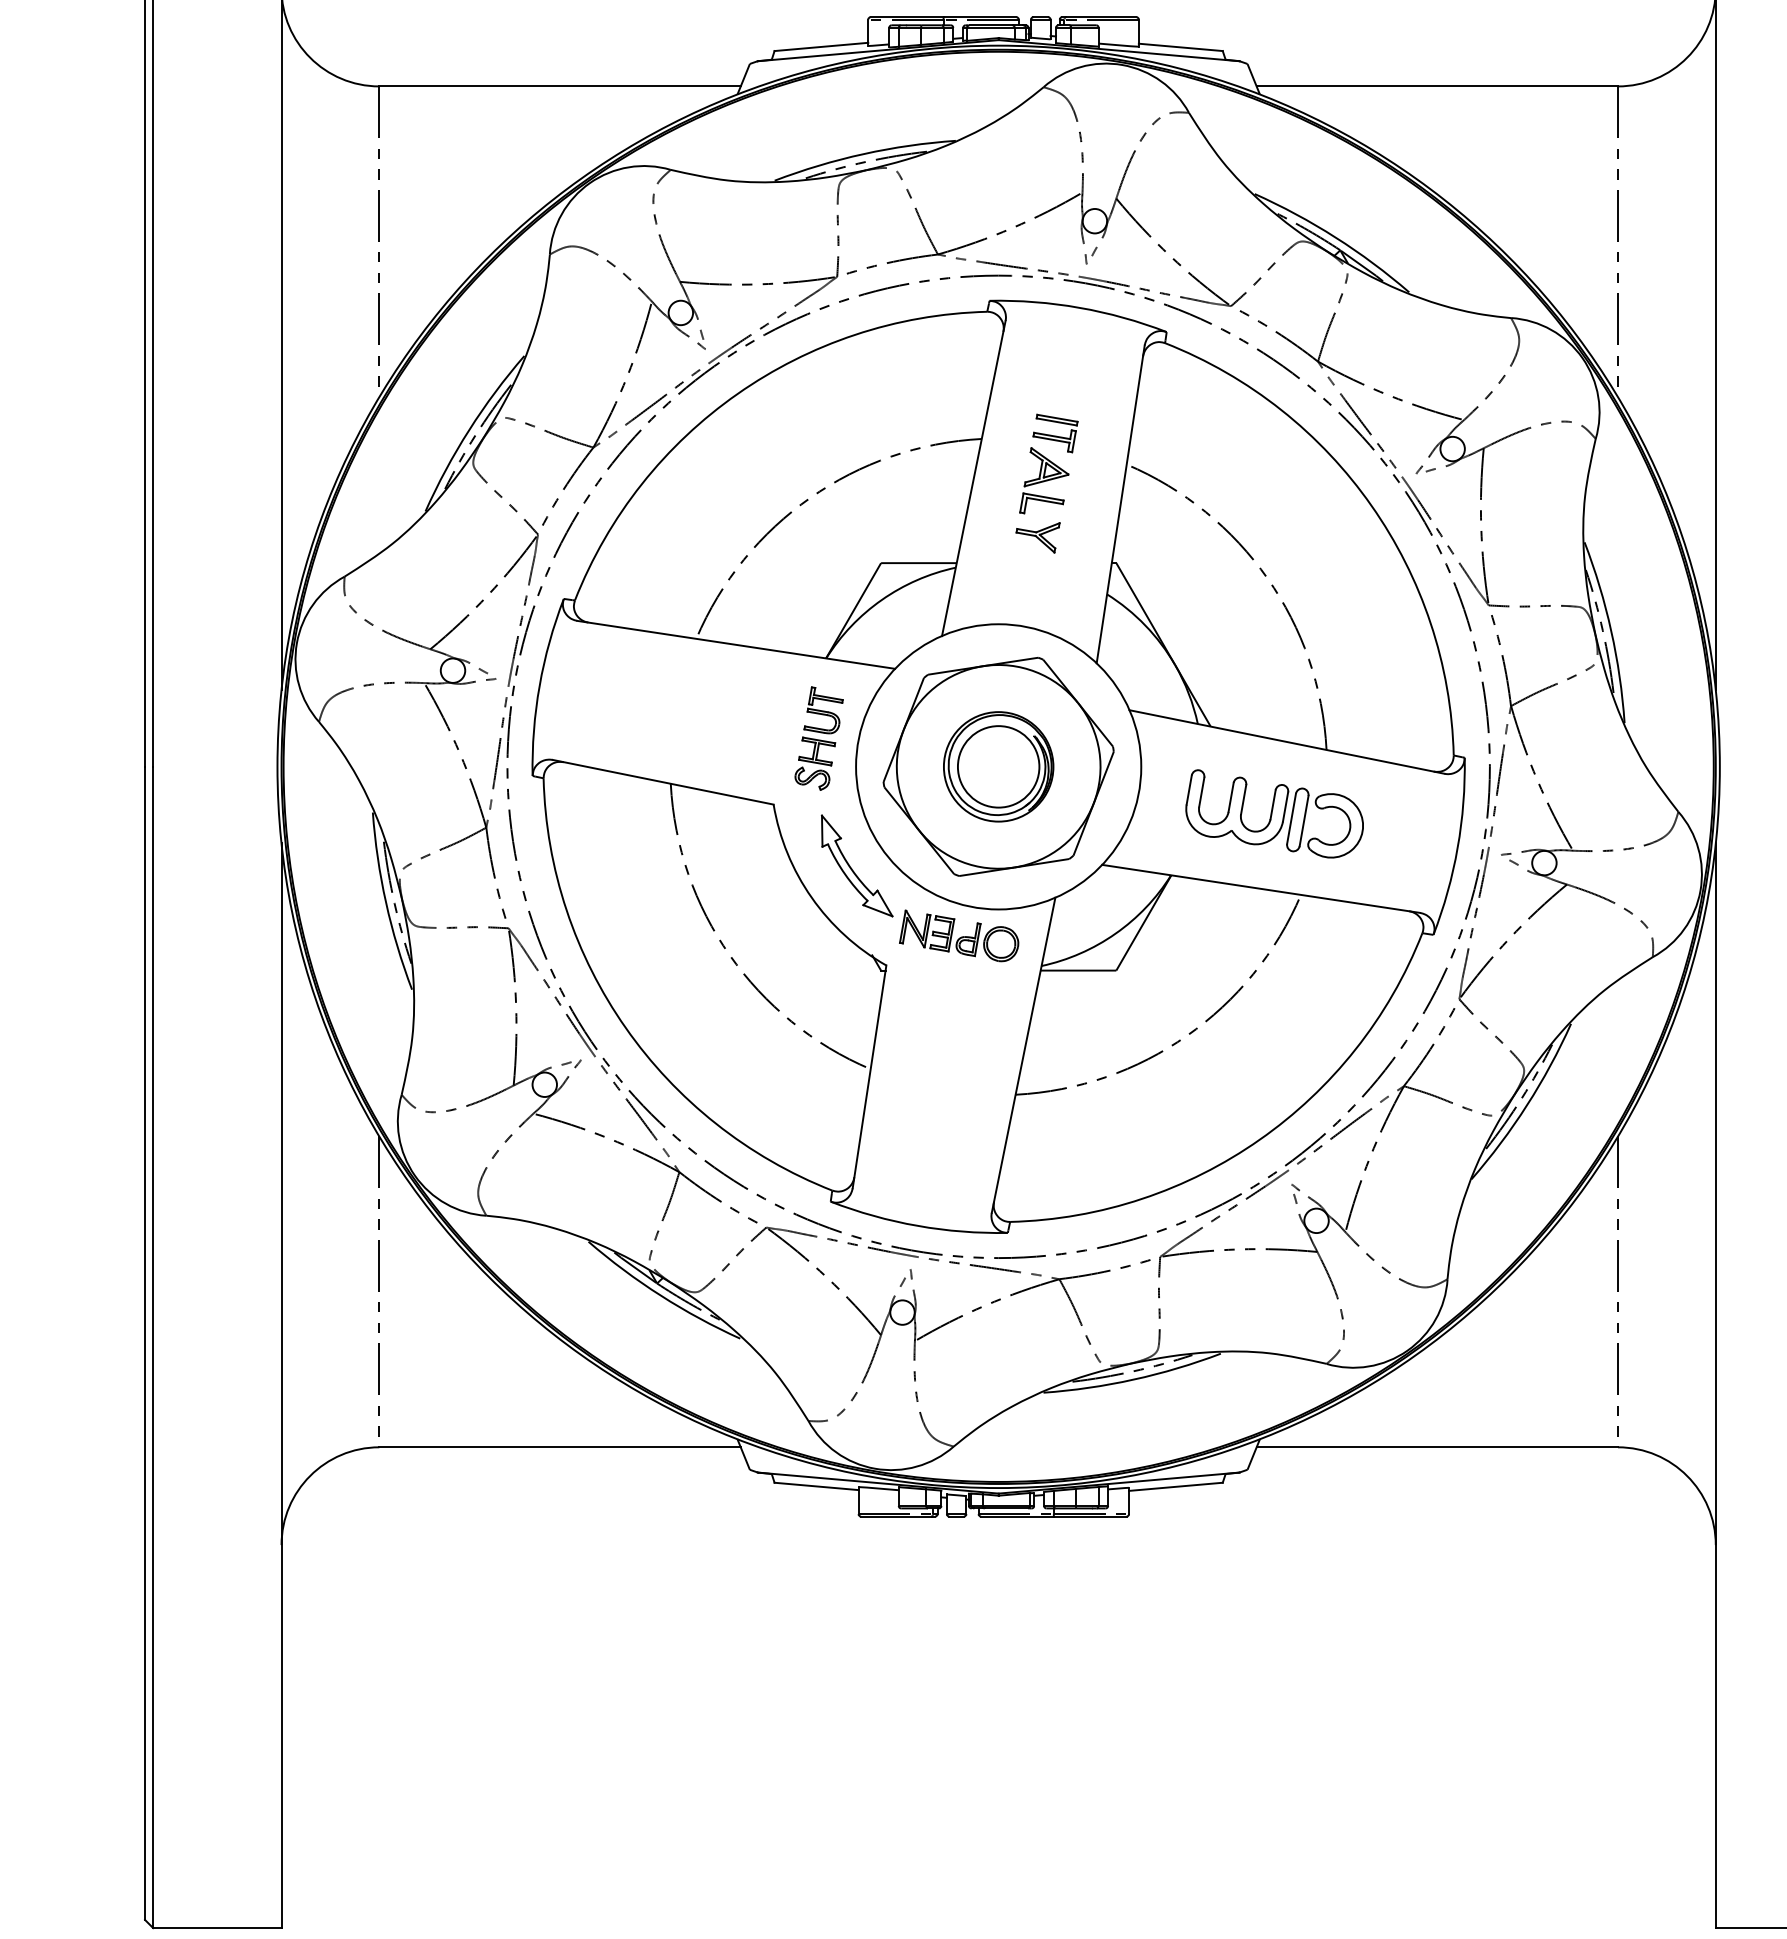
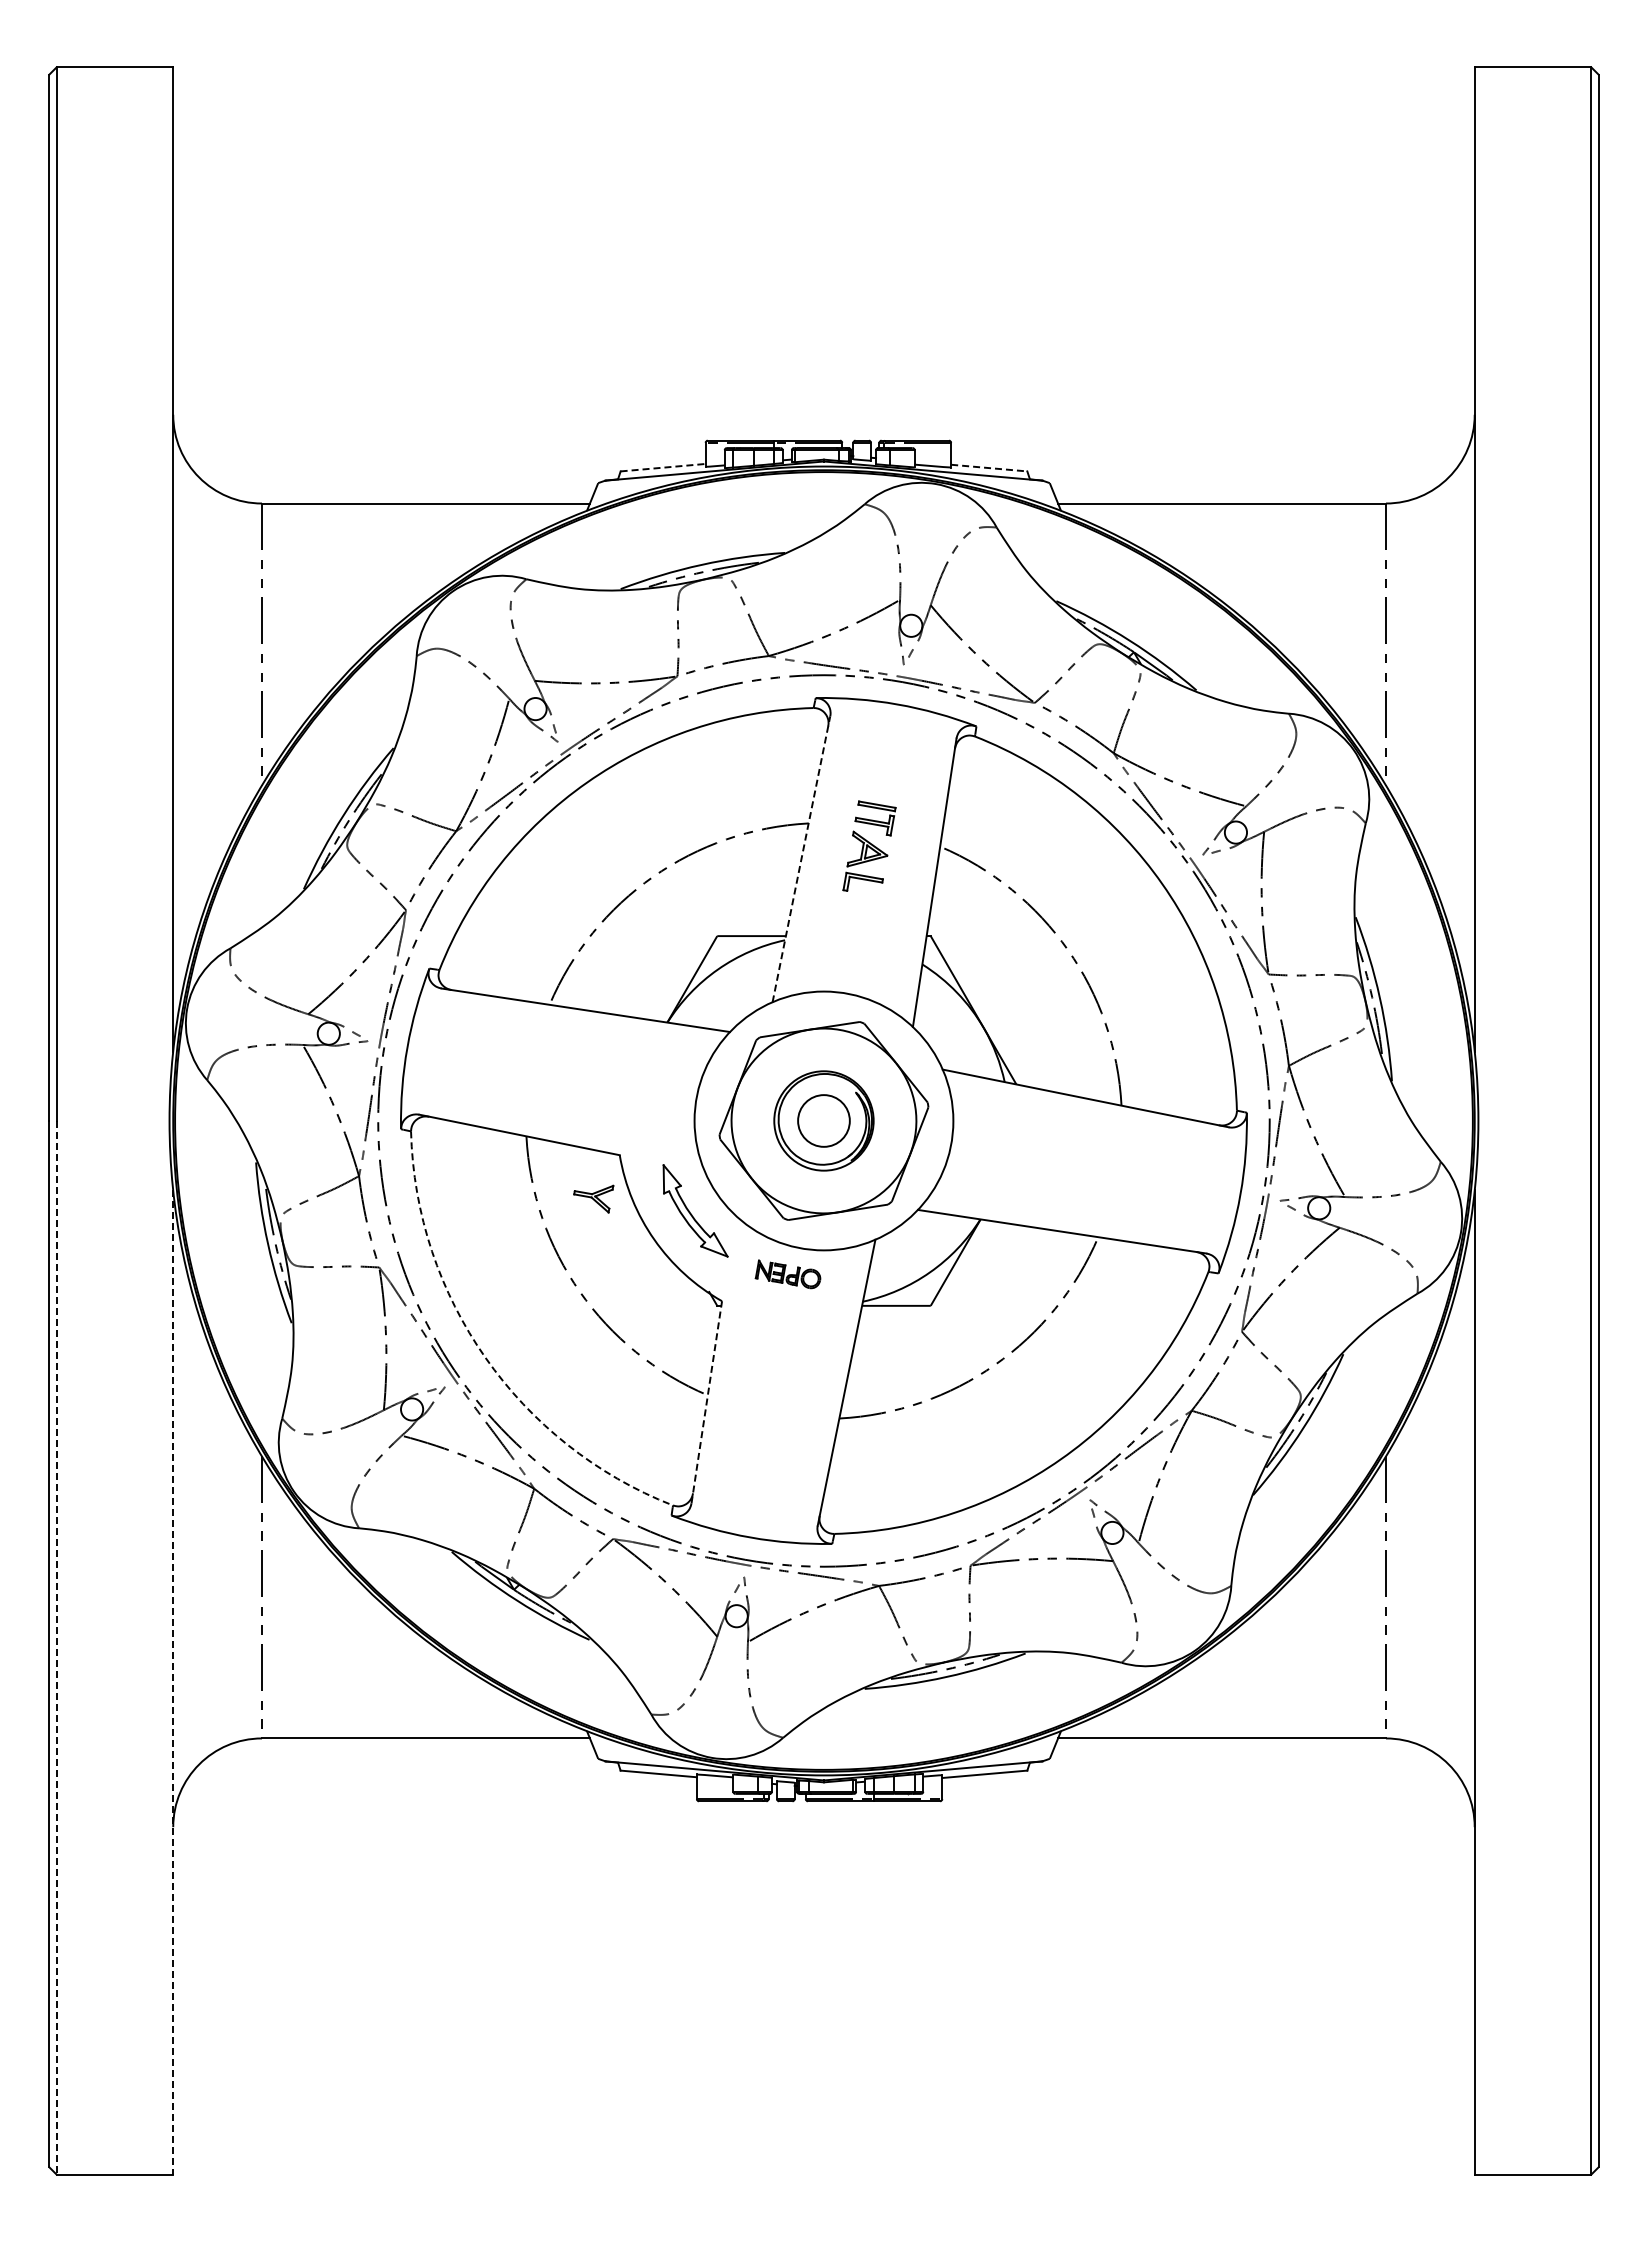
line: (821, 46) -> (663, 467), solid -> dashed
line: (1181, 47) -> (989, 468), solid -> dashed
line: (973, 478) -> (801, 859), solid -> dashed
part: (1037, 537) -> (593, 1198), moved
part: (818, 737) -> (660, 1094), removed
circle: (998, 766) -> (823, 1120), size x0.7
part: (1274, 813) -> (1074, 1163), removed
part: (958, 936) -> (787, 1274), size x0.6
arc: (625, 1027) -> (485, 1357), solid -> dashed
line: (869, 1075) -> (706, 1401), solid -> dashed
line: (152, 1347) -> (56, 1647), solid -> dashed
line: (281, 1386) -> (173, 1683), solid -> dashed

